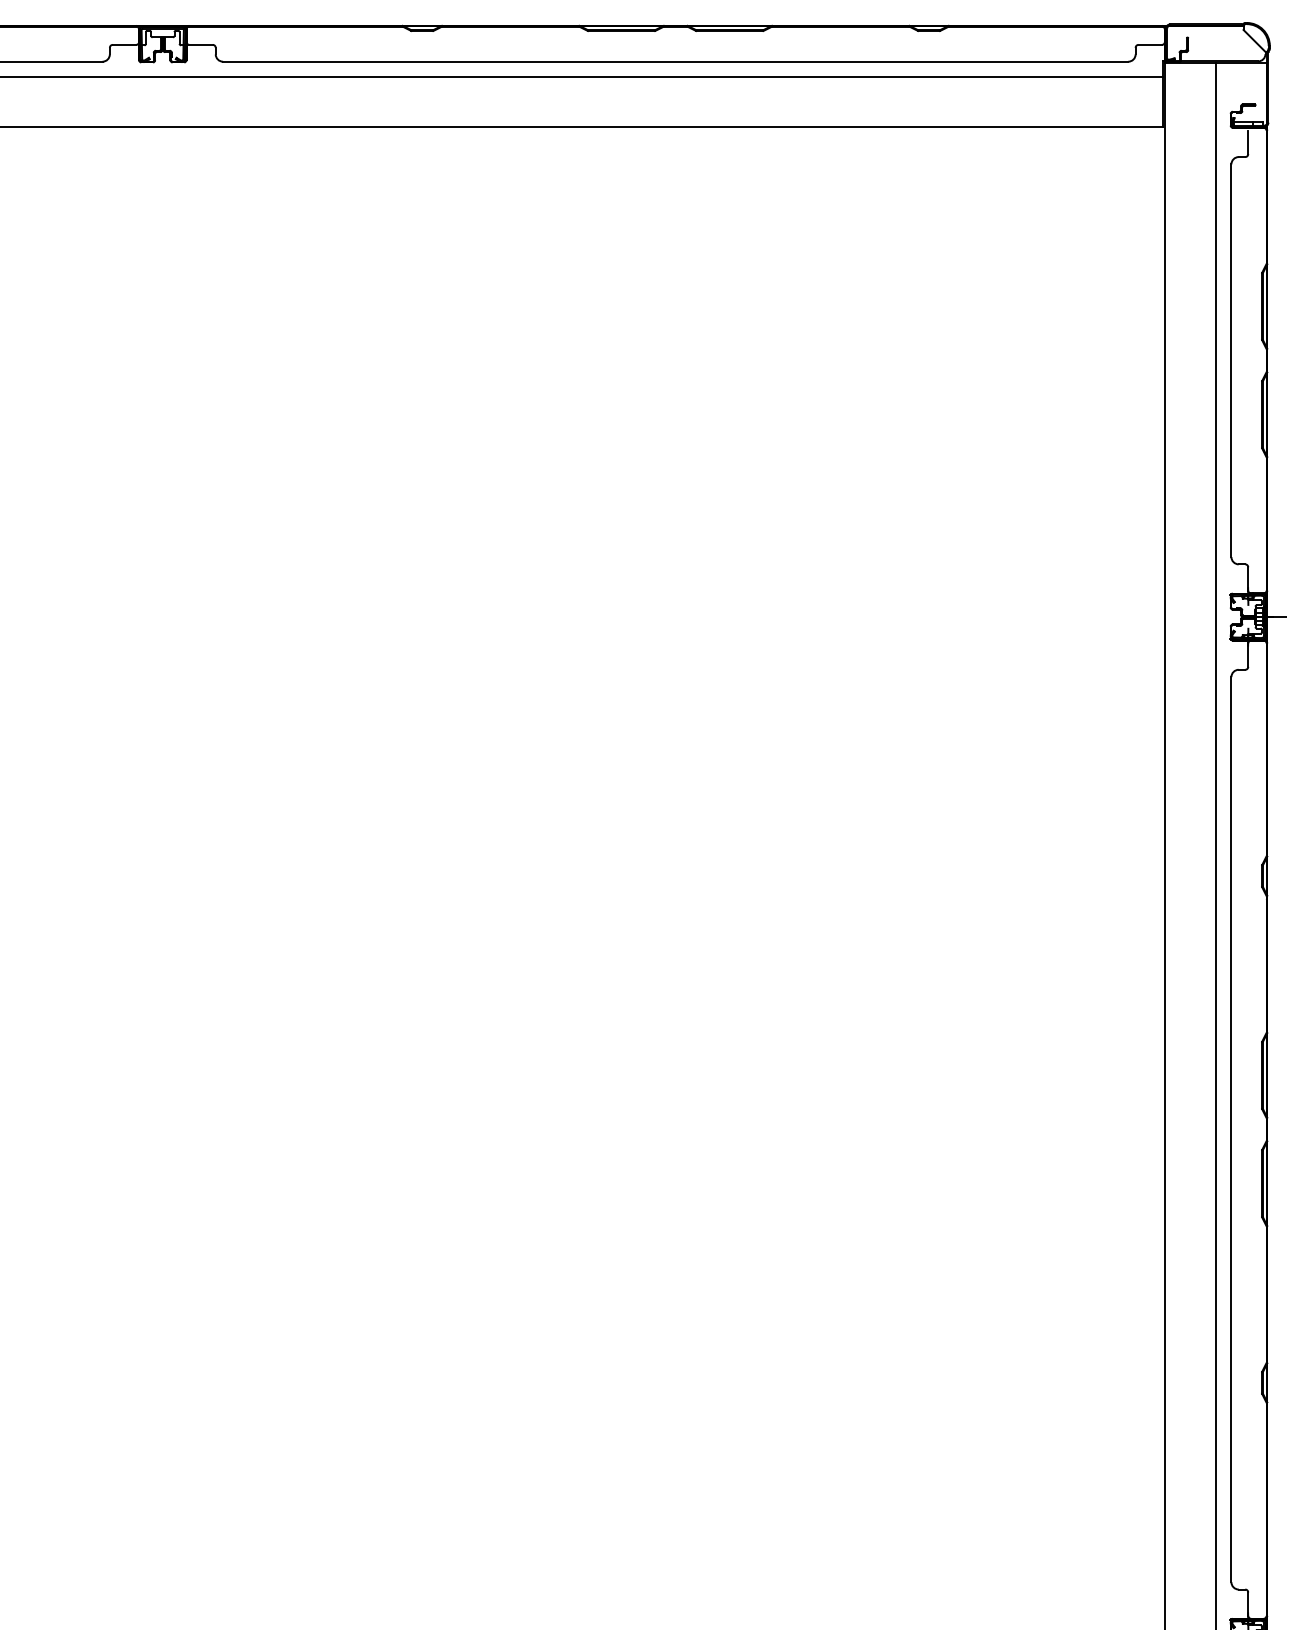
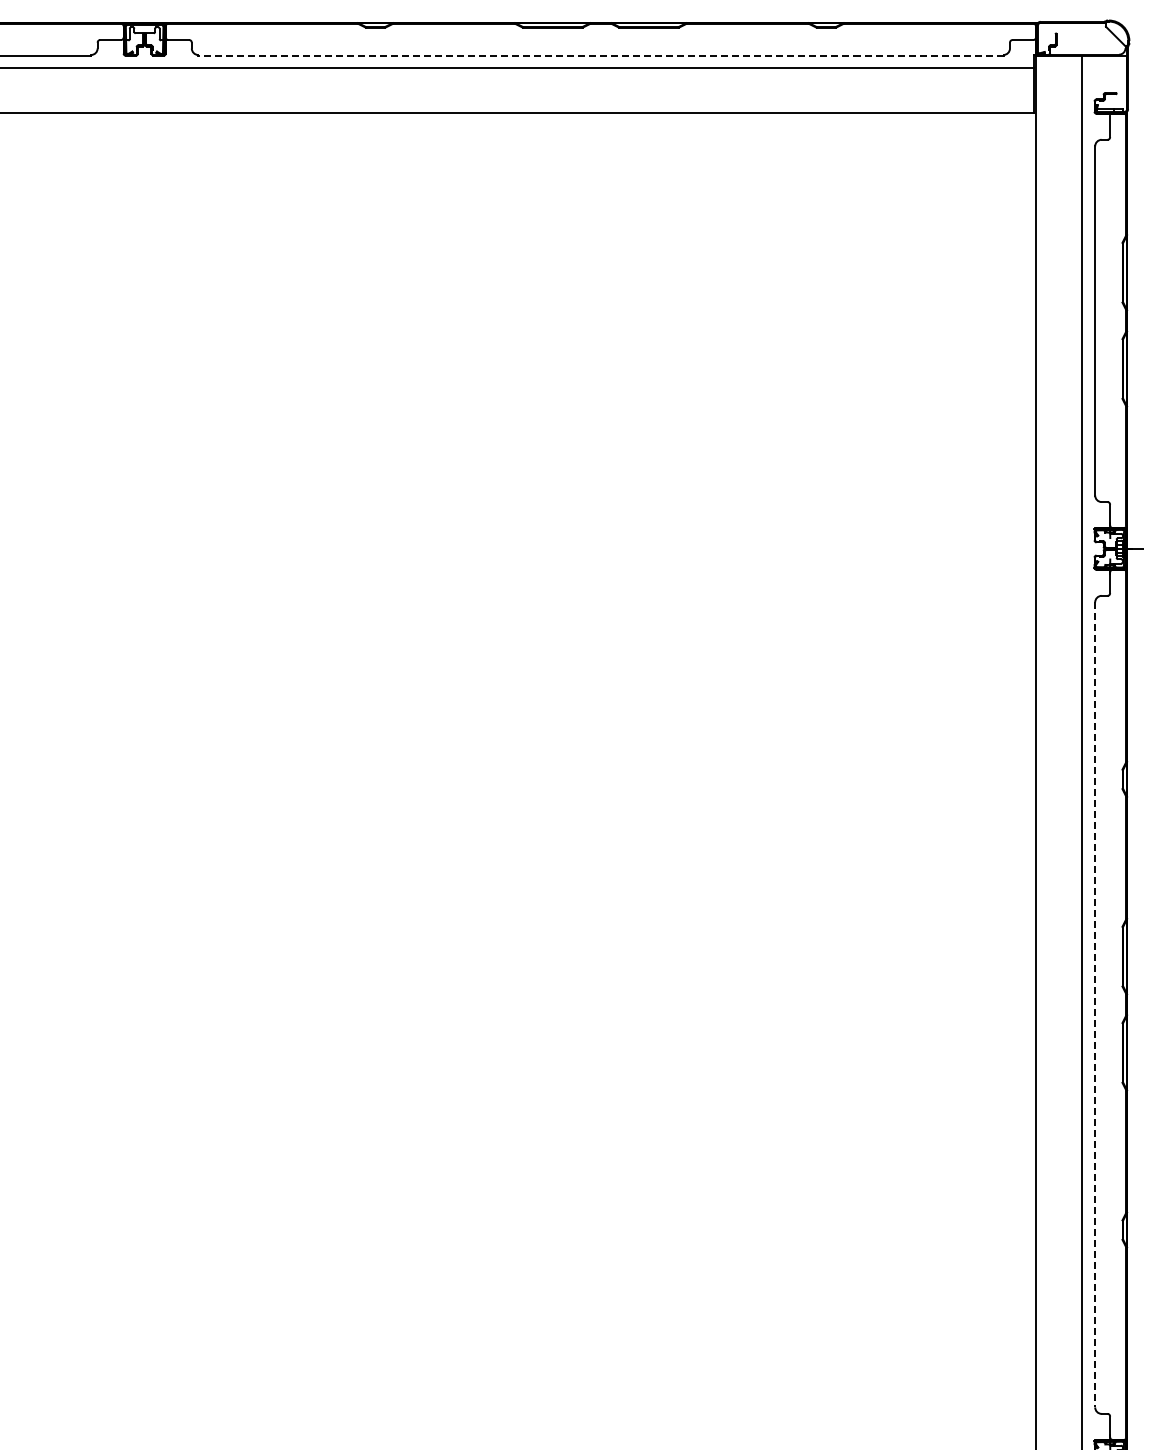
line: (675, 62) -> (600, 55), solid -> dashed
line: (1230, 1129) -> (1094, 1004), solid -> dashed

